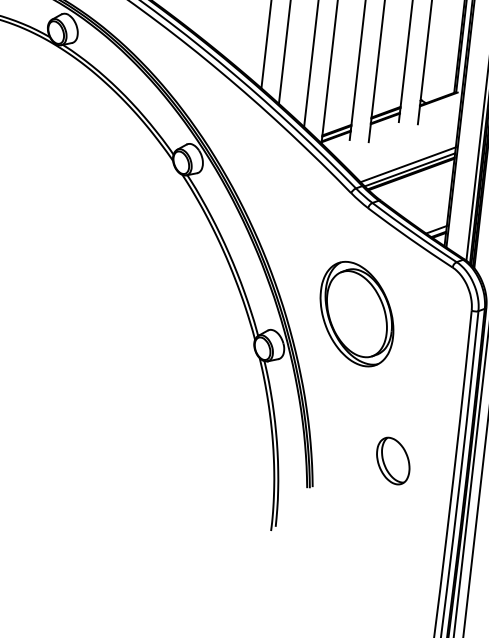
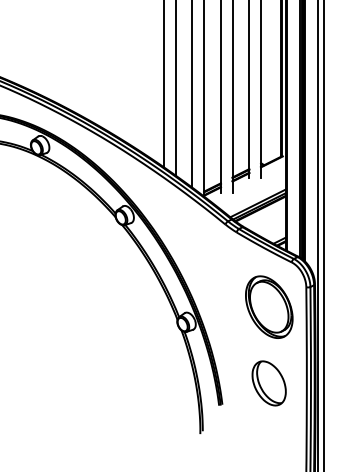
part: (357, 313) -> (269, 306), moved
part: (393, 461) -> (269, 383), size x1.6

